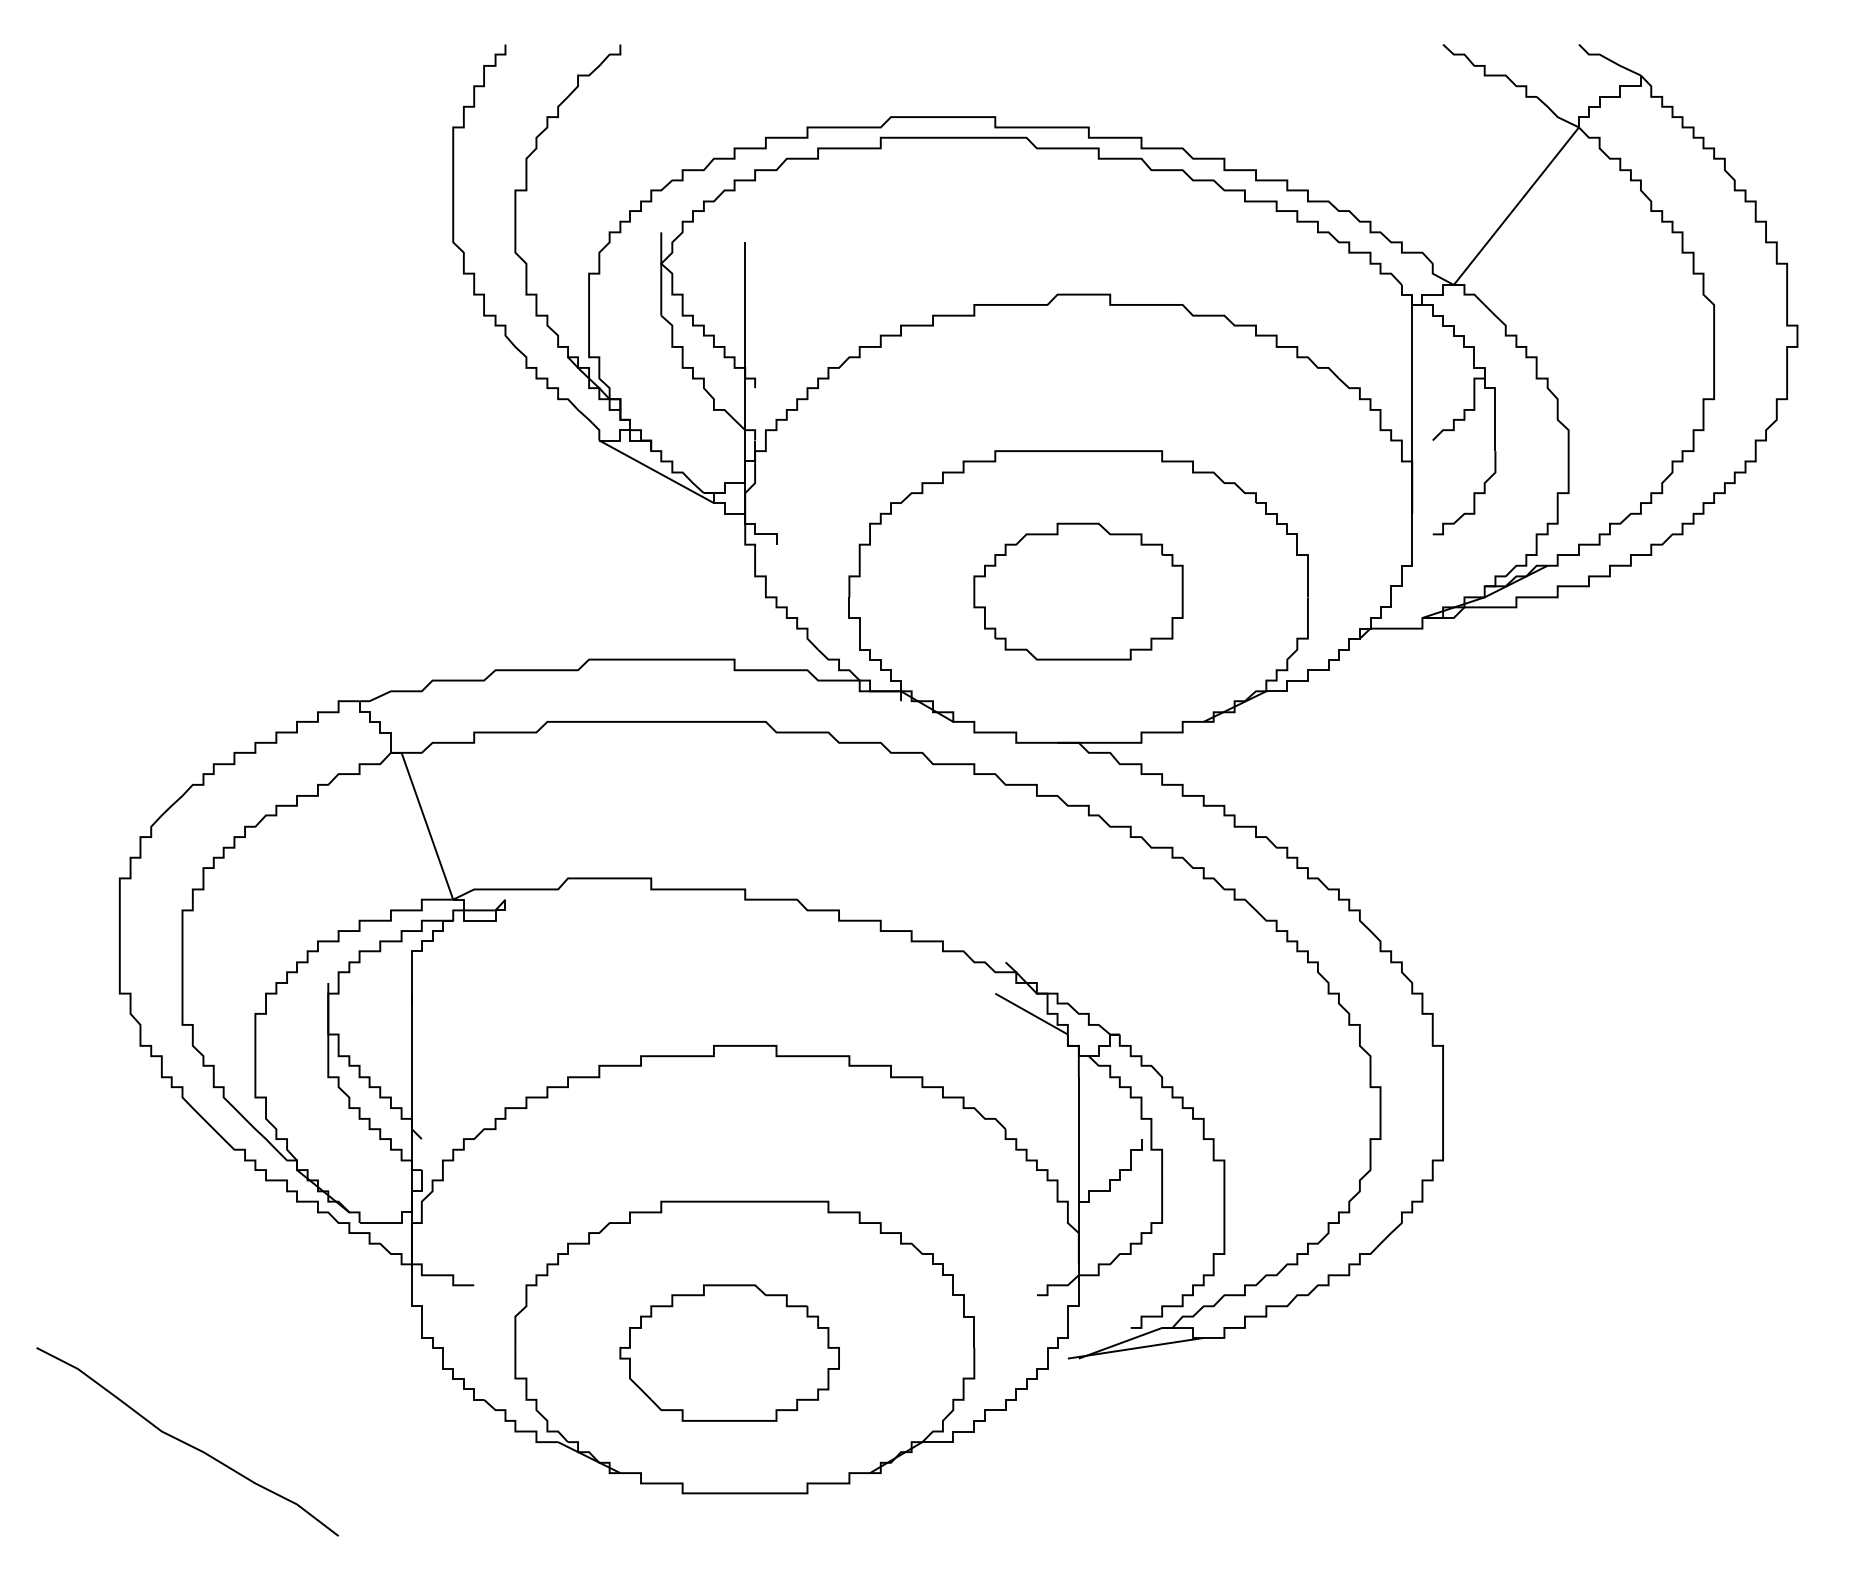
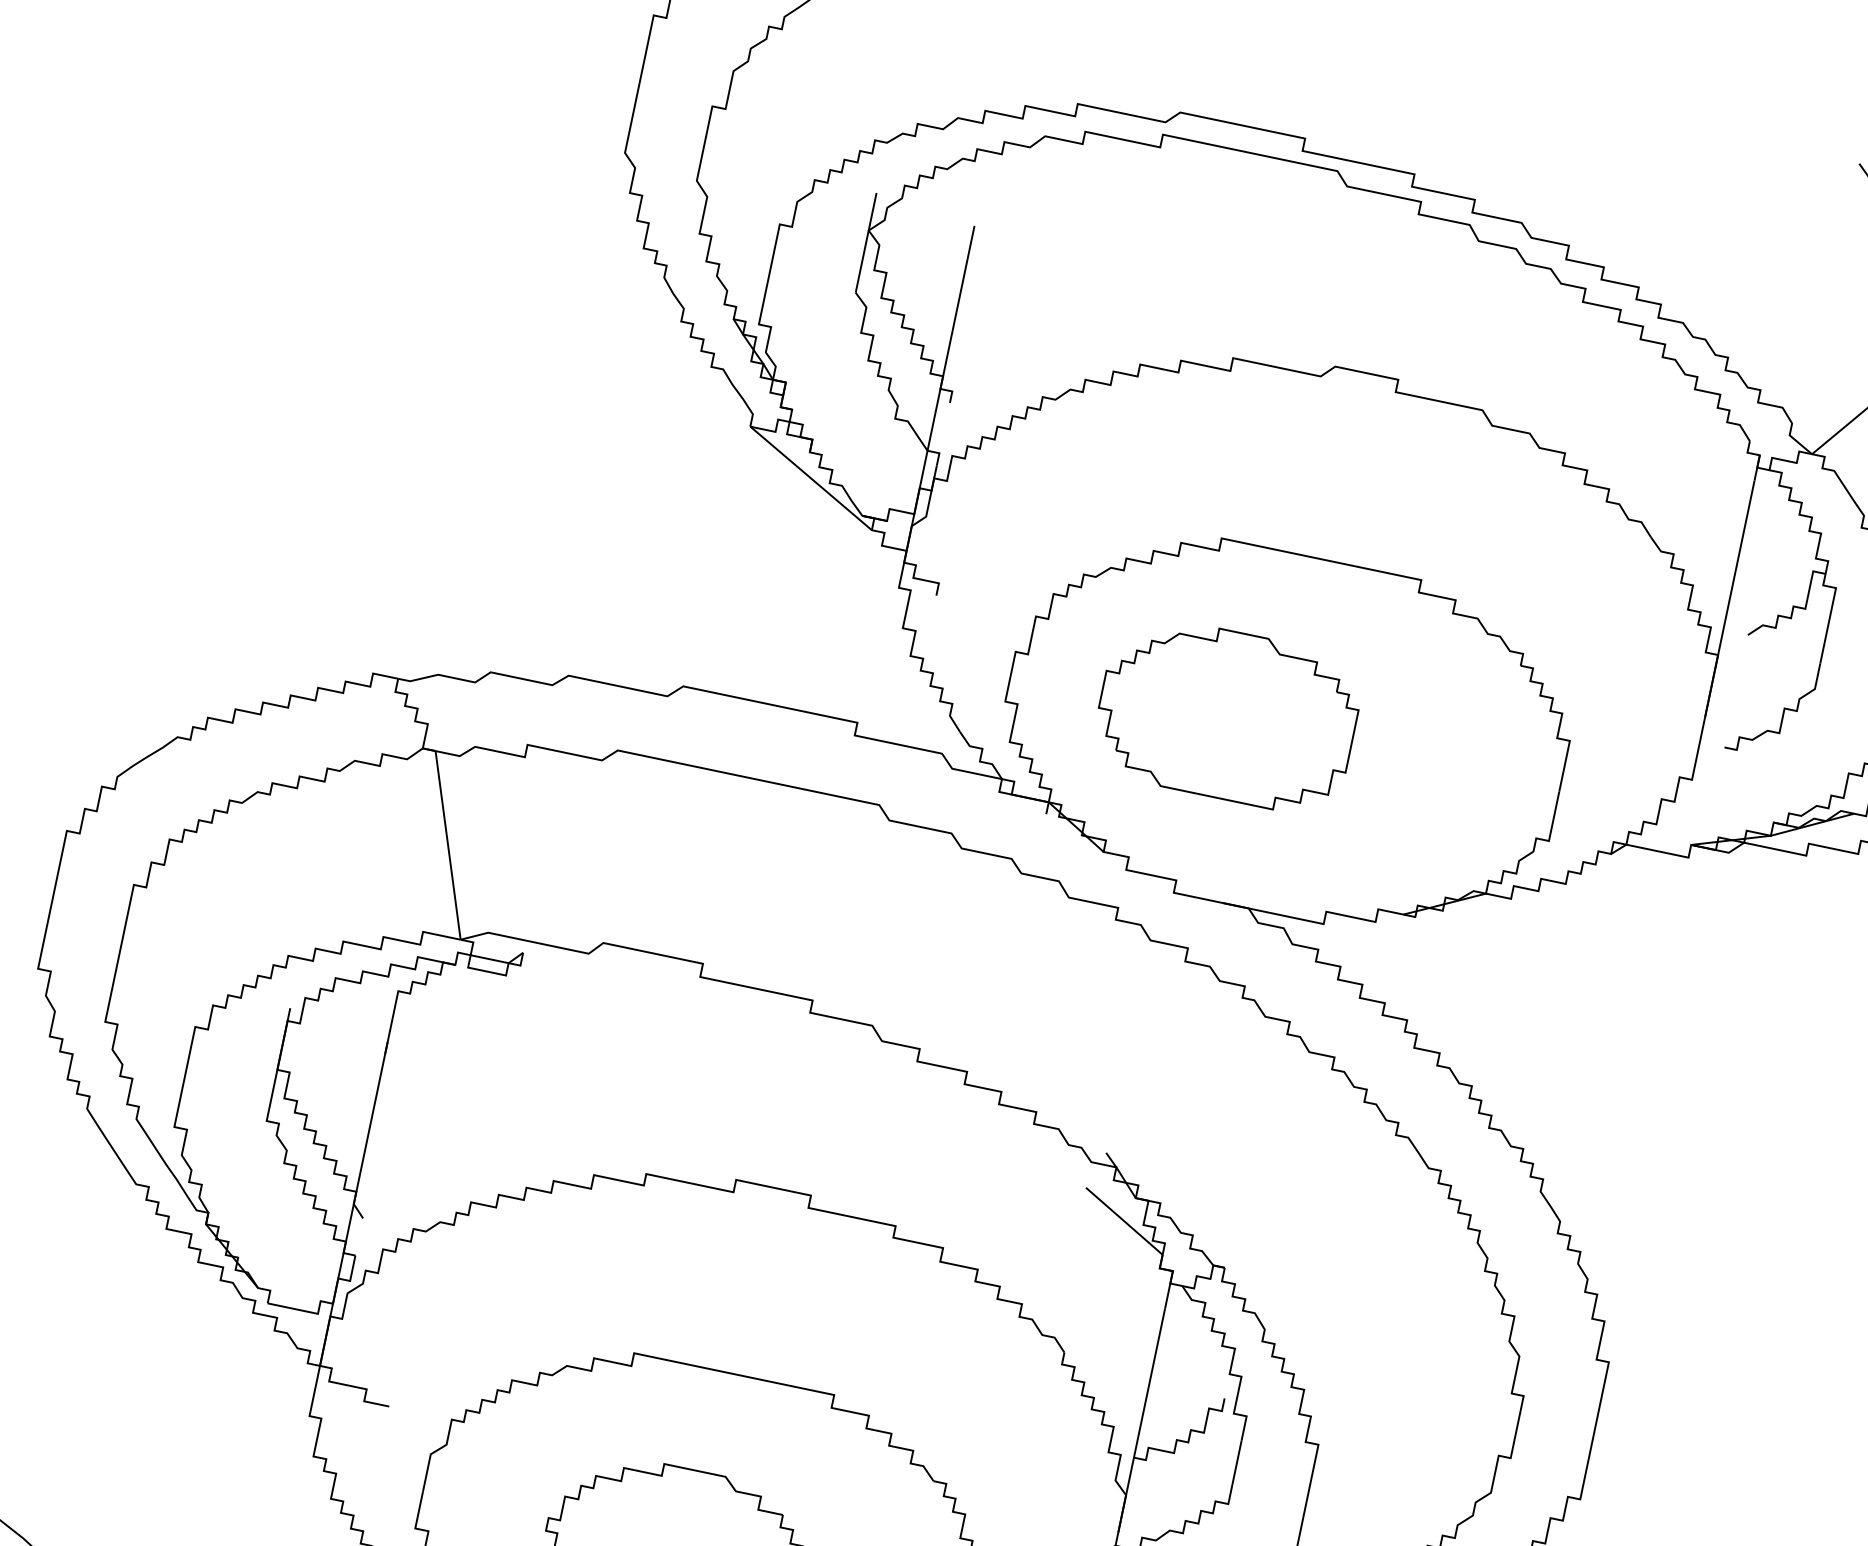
part: (1078, 591) -> (1227, 714), moved

